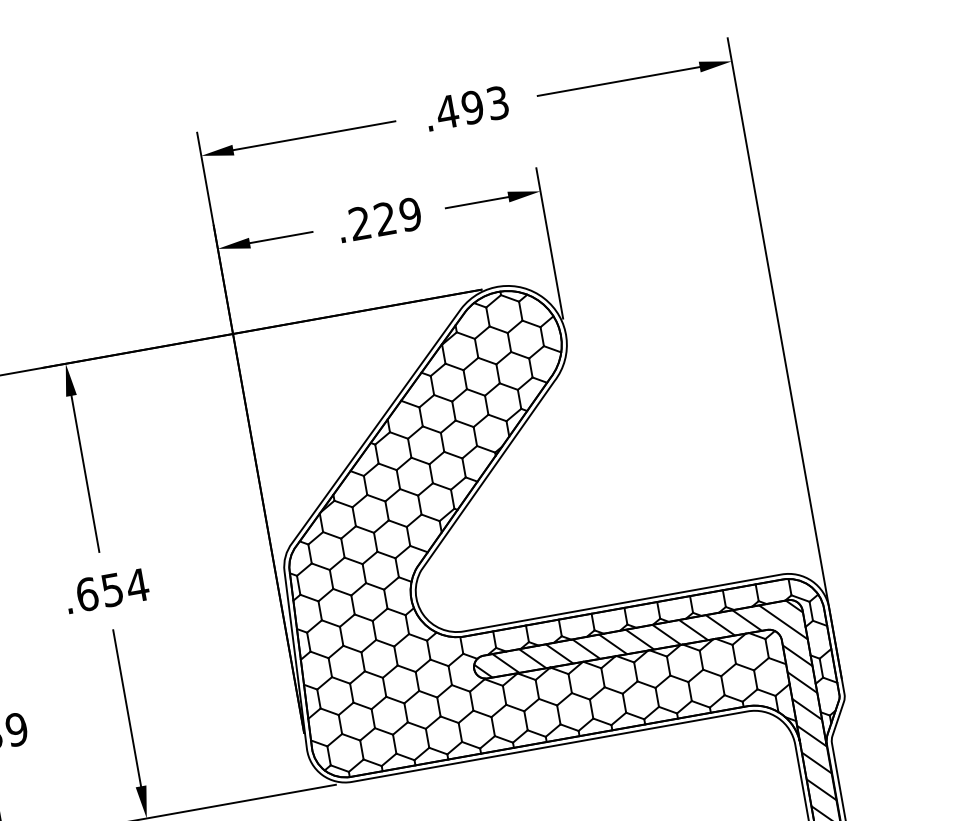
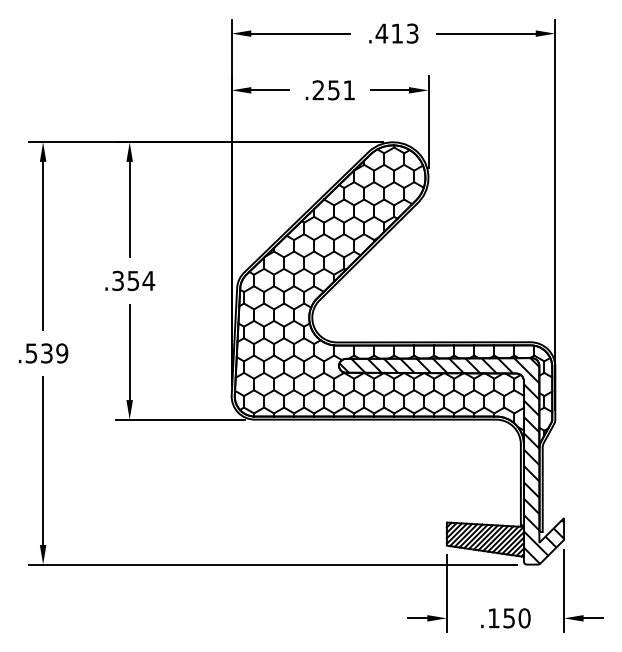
text: (473, 107) -> (397, 33), .493 -> .413
text: (397, 217) -> (341, 90), .229 -> .251
text: (87, 593) -> (118, 280), .654 -> .354

